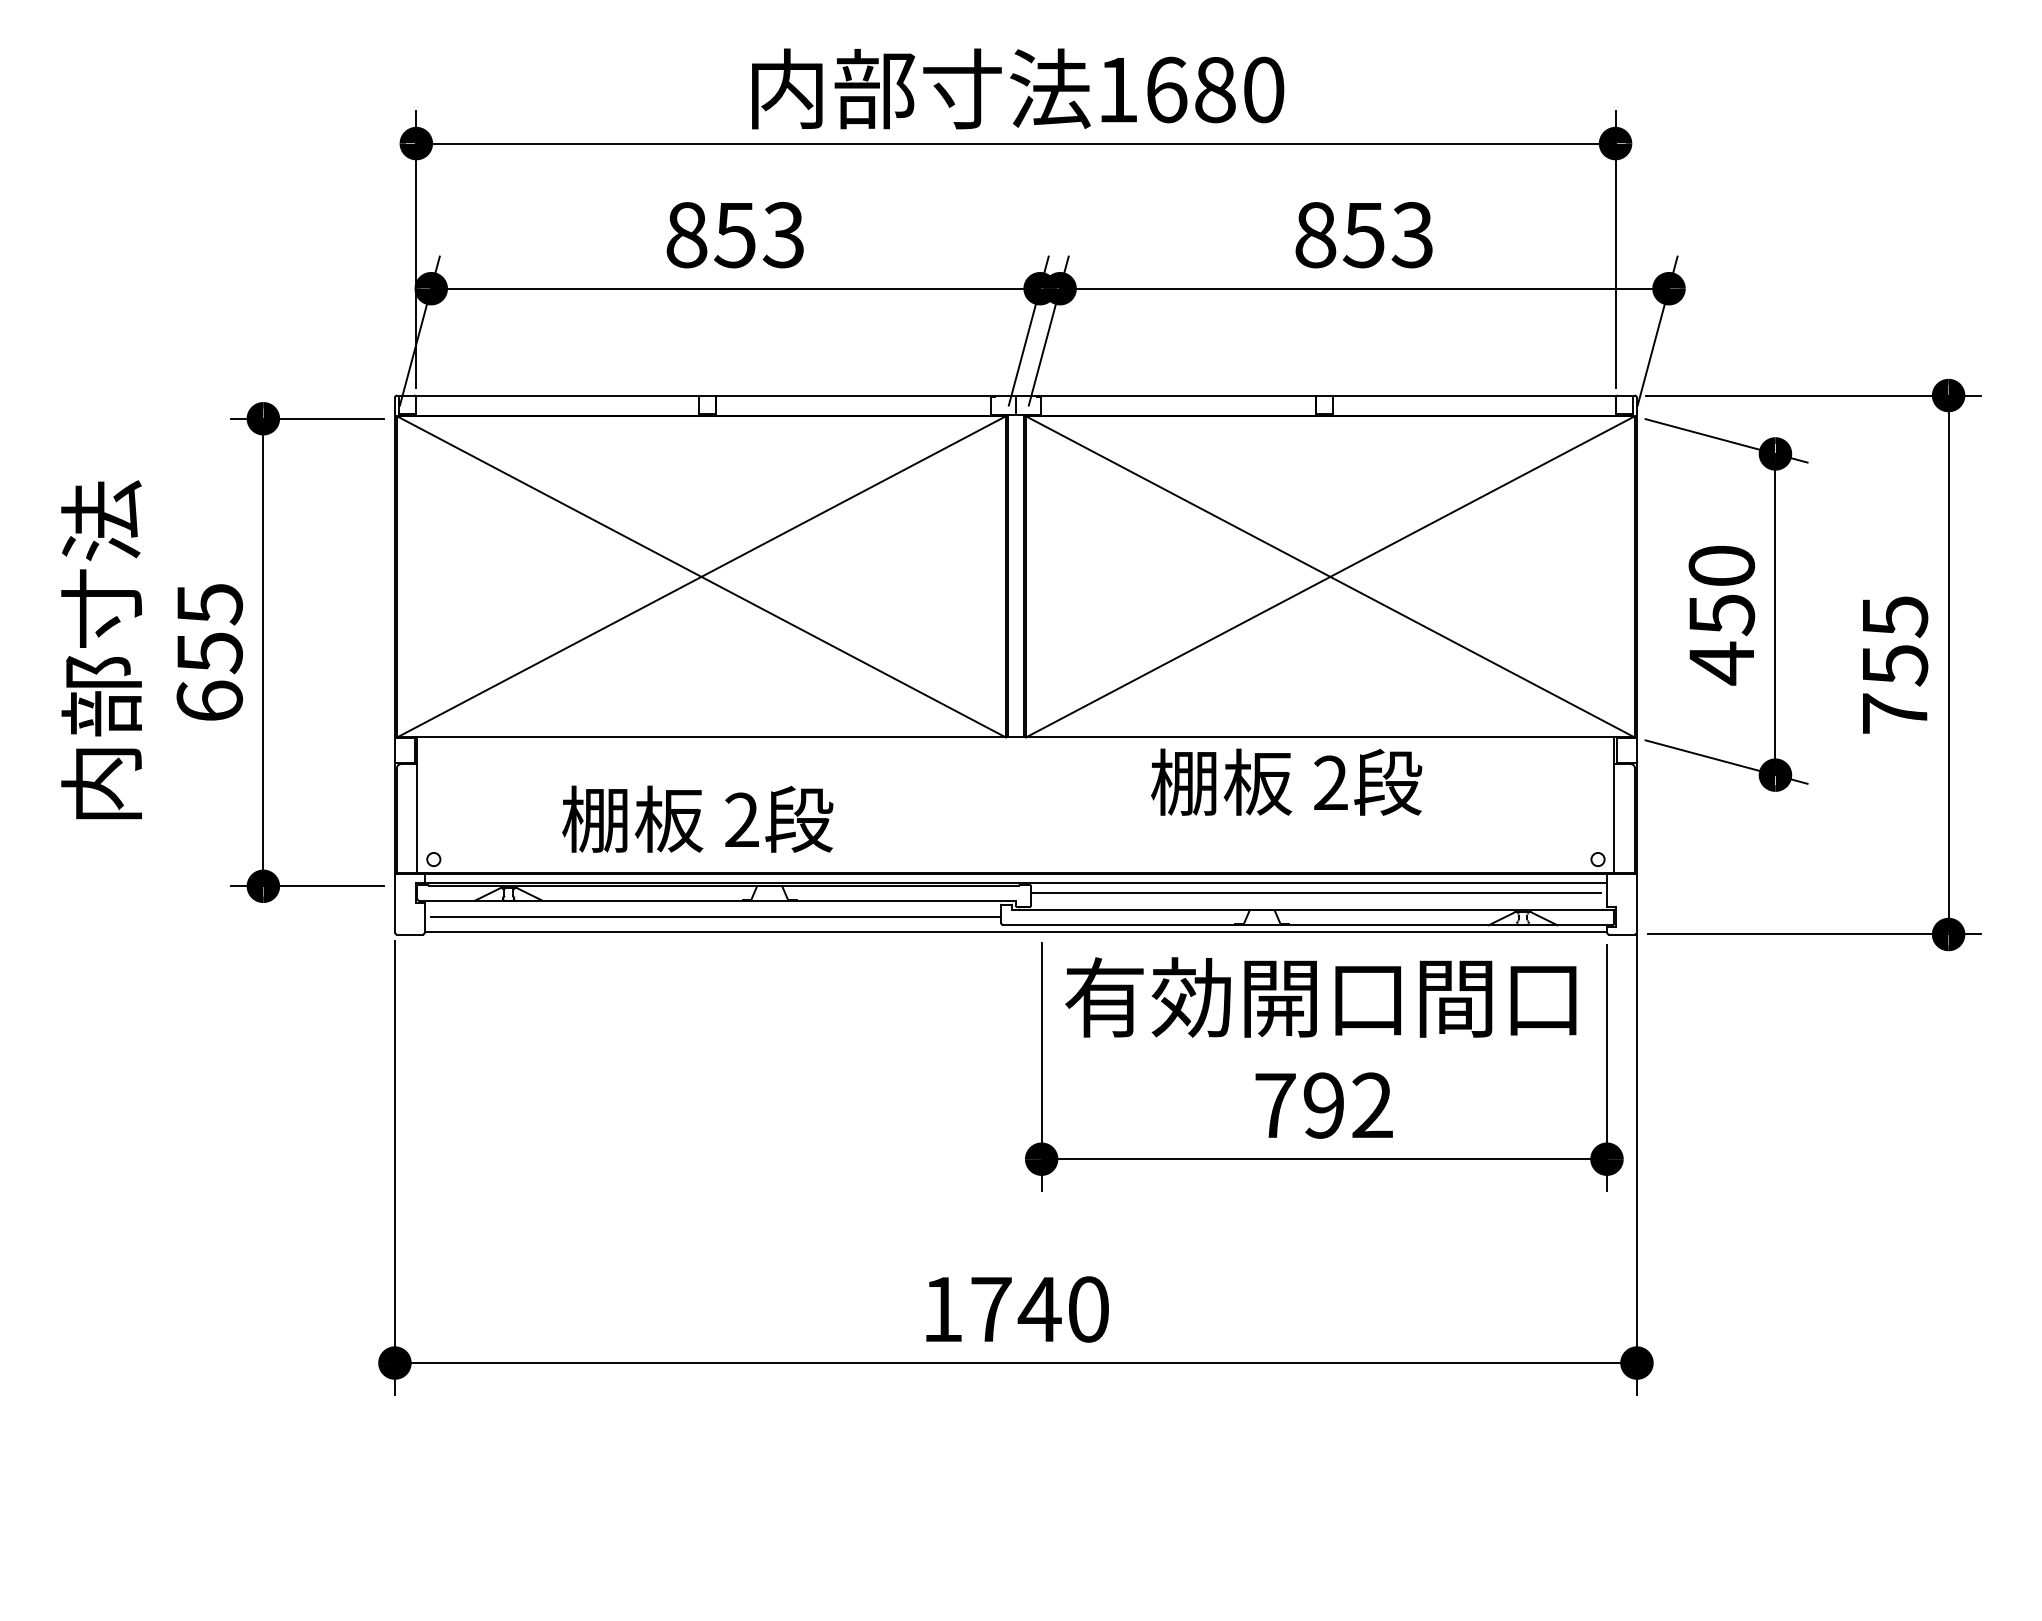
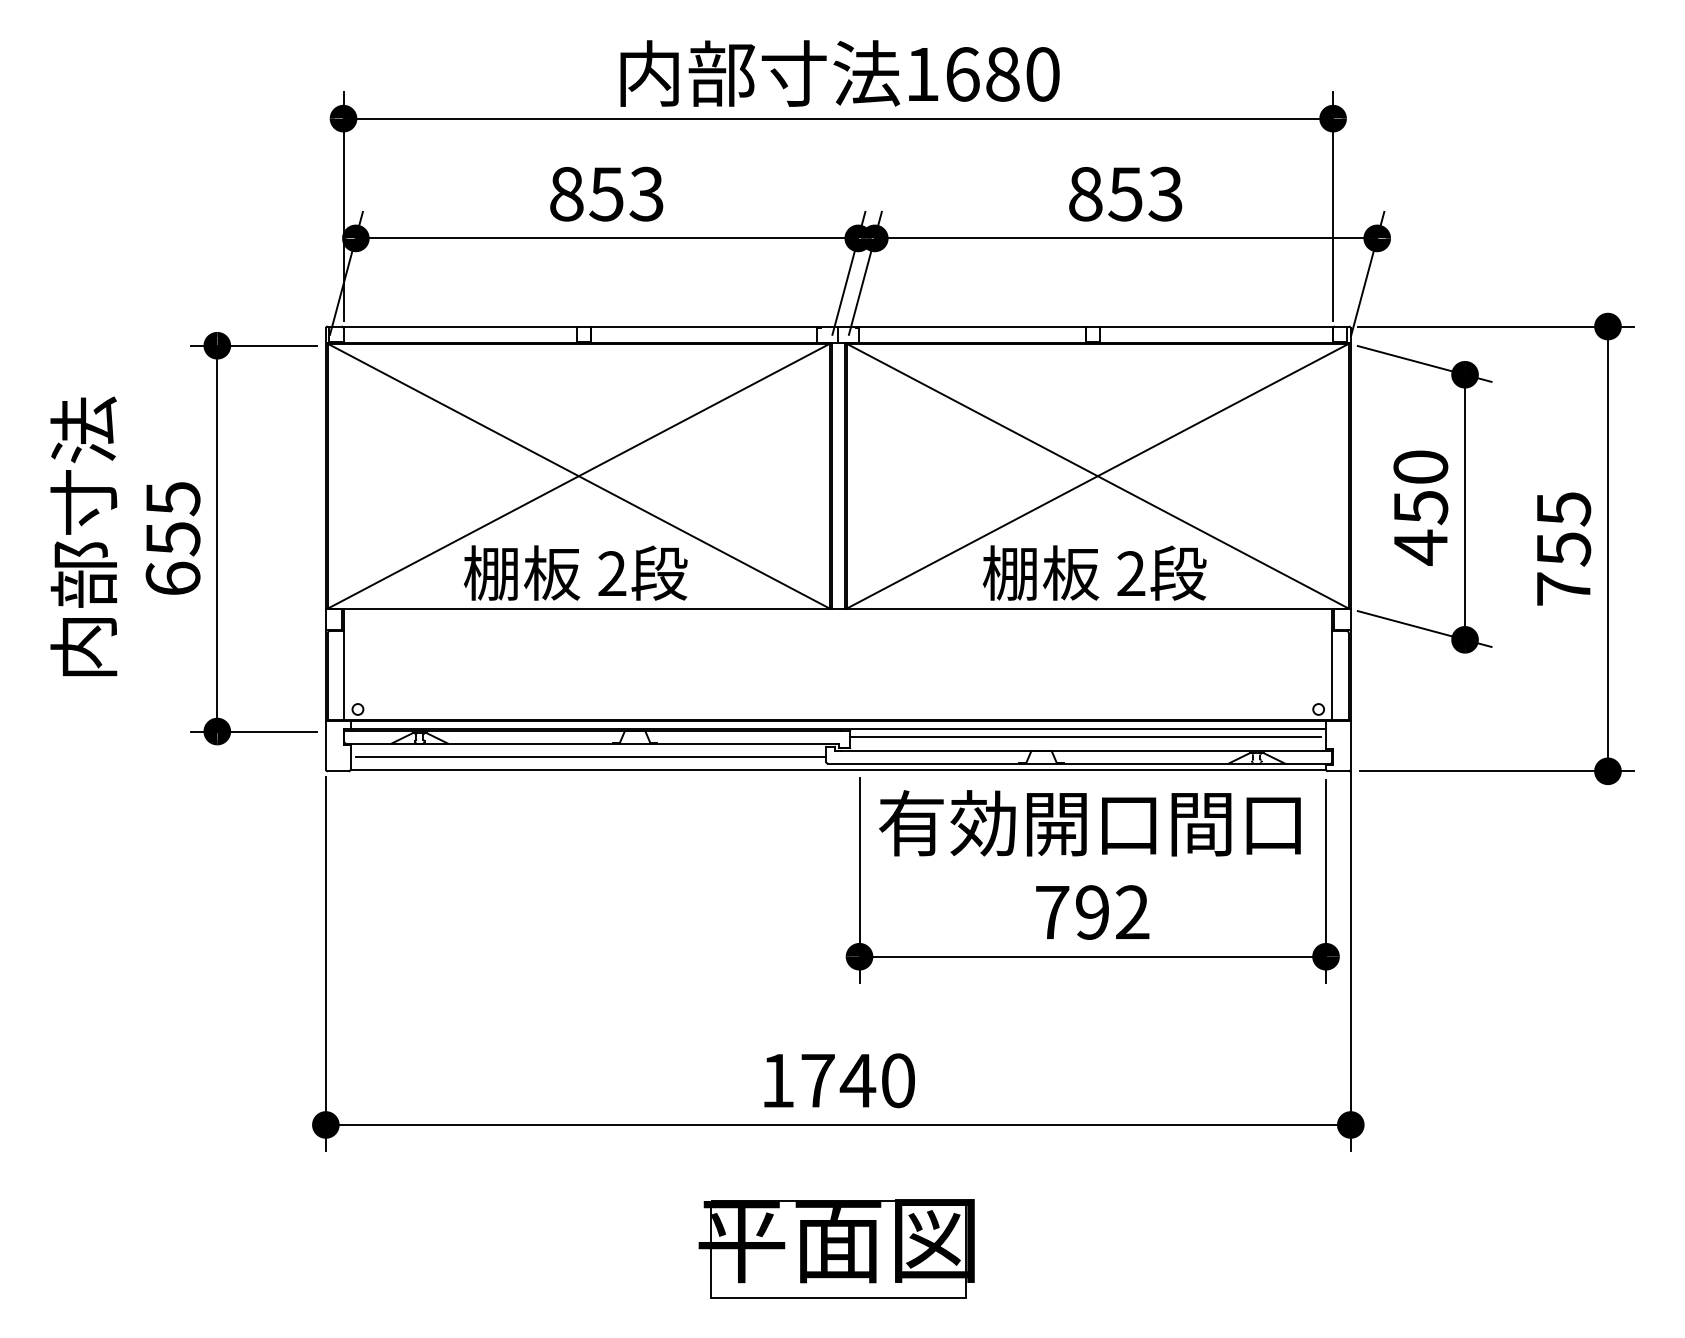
text: (1286, 781) -> (1094, 572), moved
text: (697, 818) -> (575, 572), moved
part: (1013, 1512) -> (836, 1248), added

